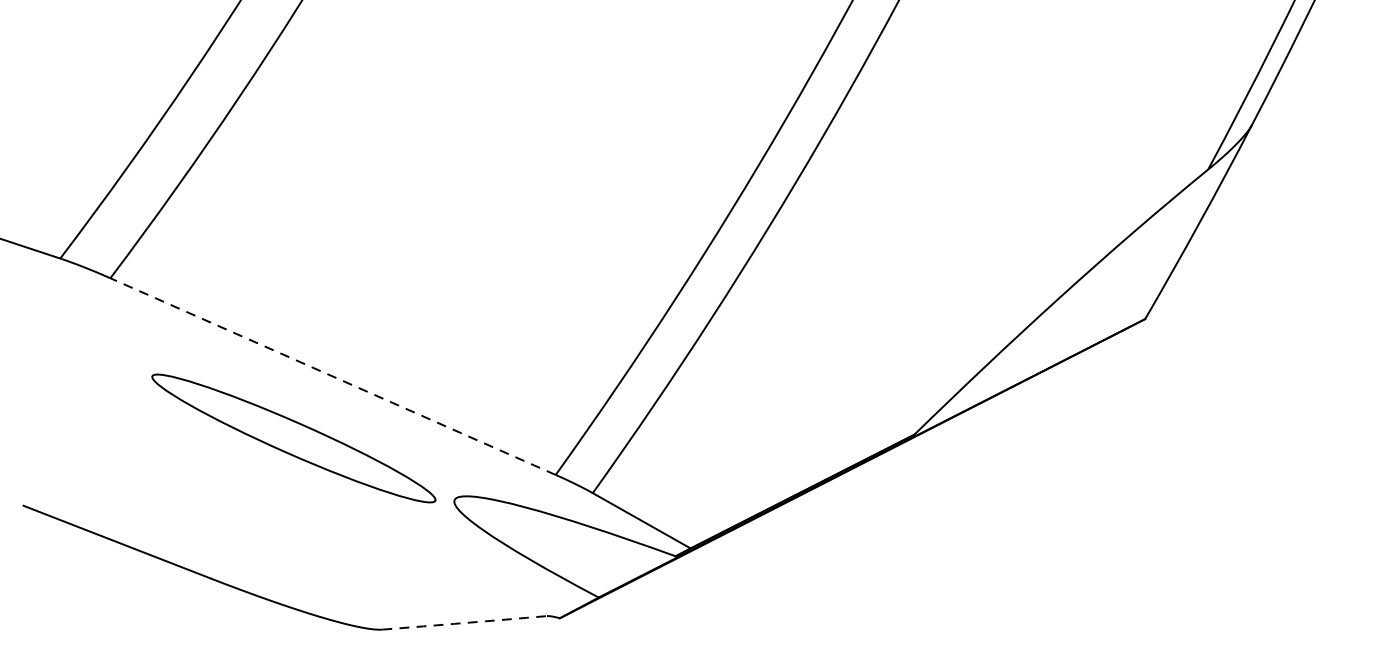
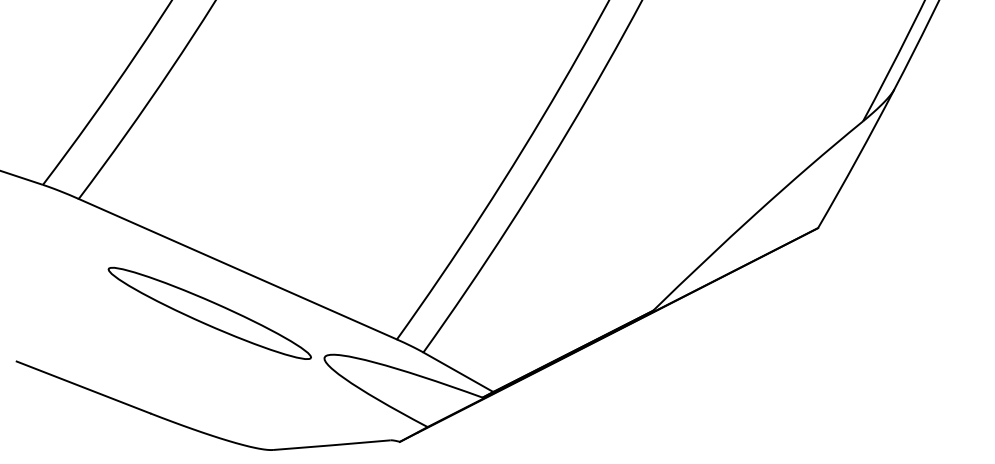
line: (332, 376) -> (237, 269), dashed -> solid
arc: (464, 623) -> (331, 445), dashed -> solid

